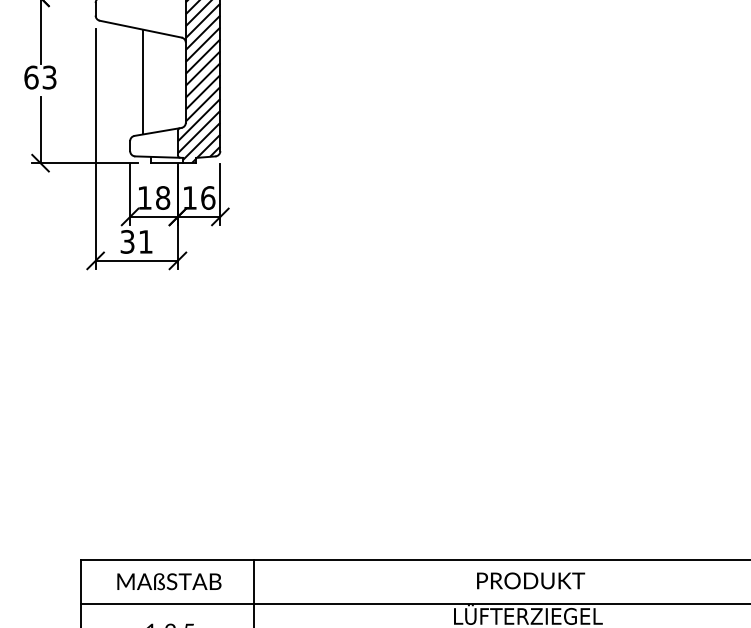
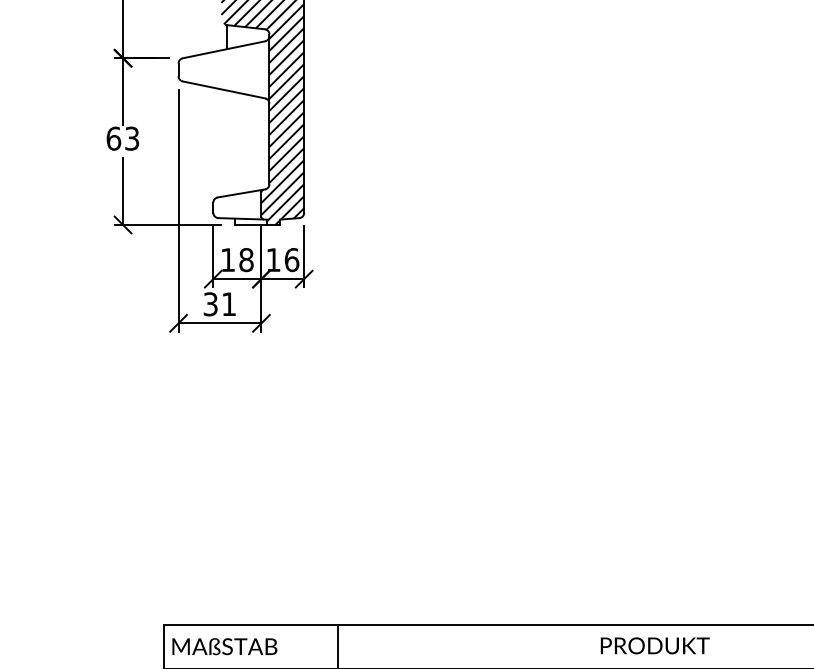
line: (143, 81) -> (226, 142), removed
text: (530, 580) -> (654, 645), moved
text: (169, 581) -> (224, 646), moved

